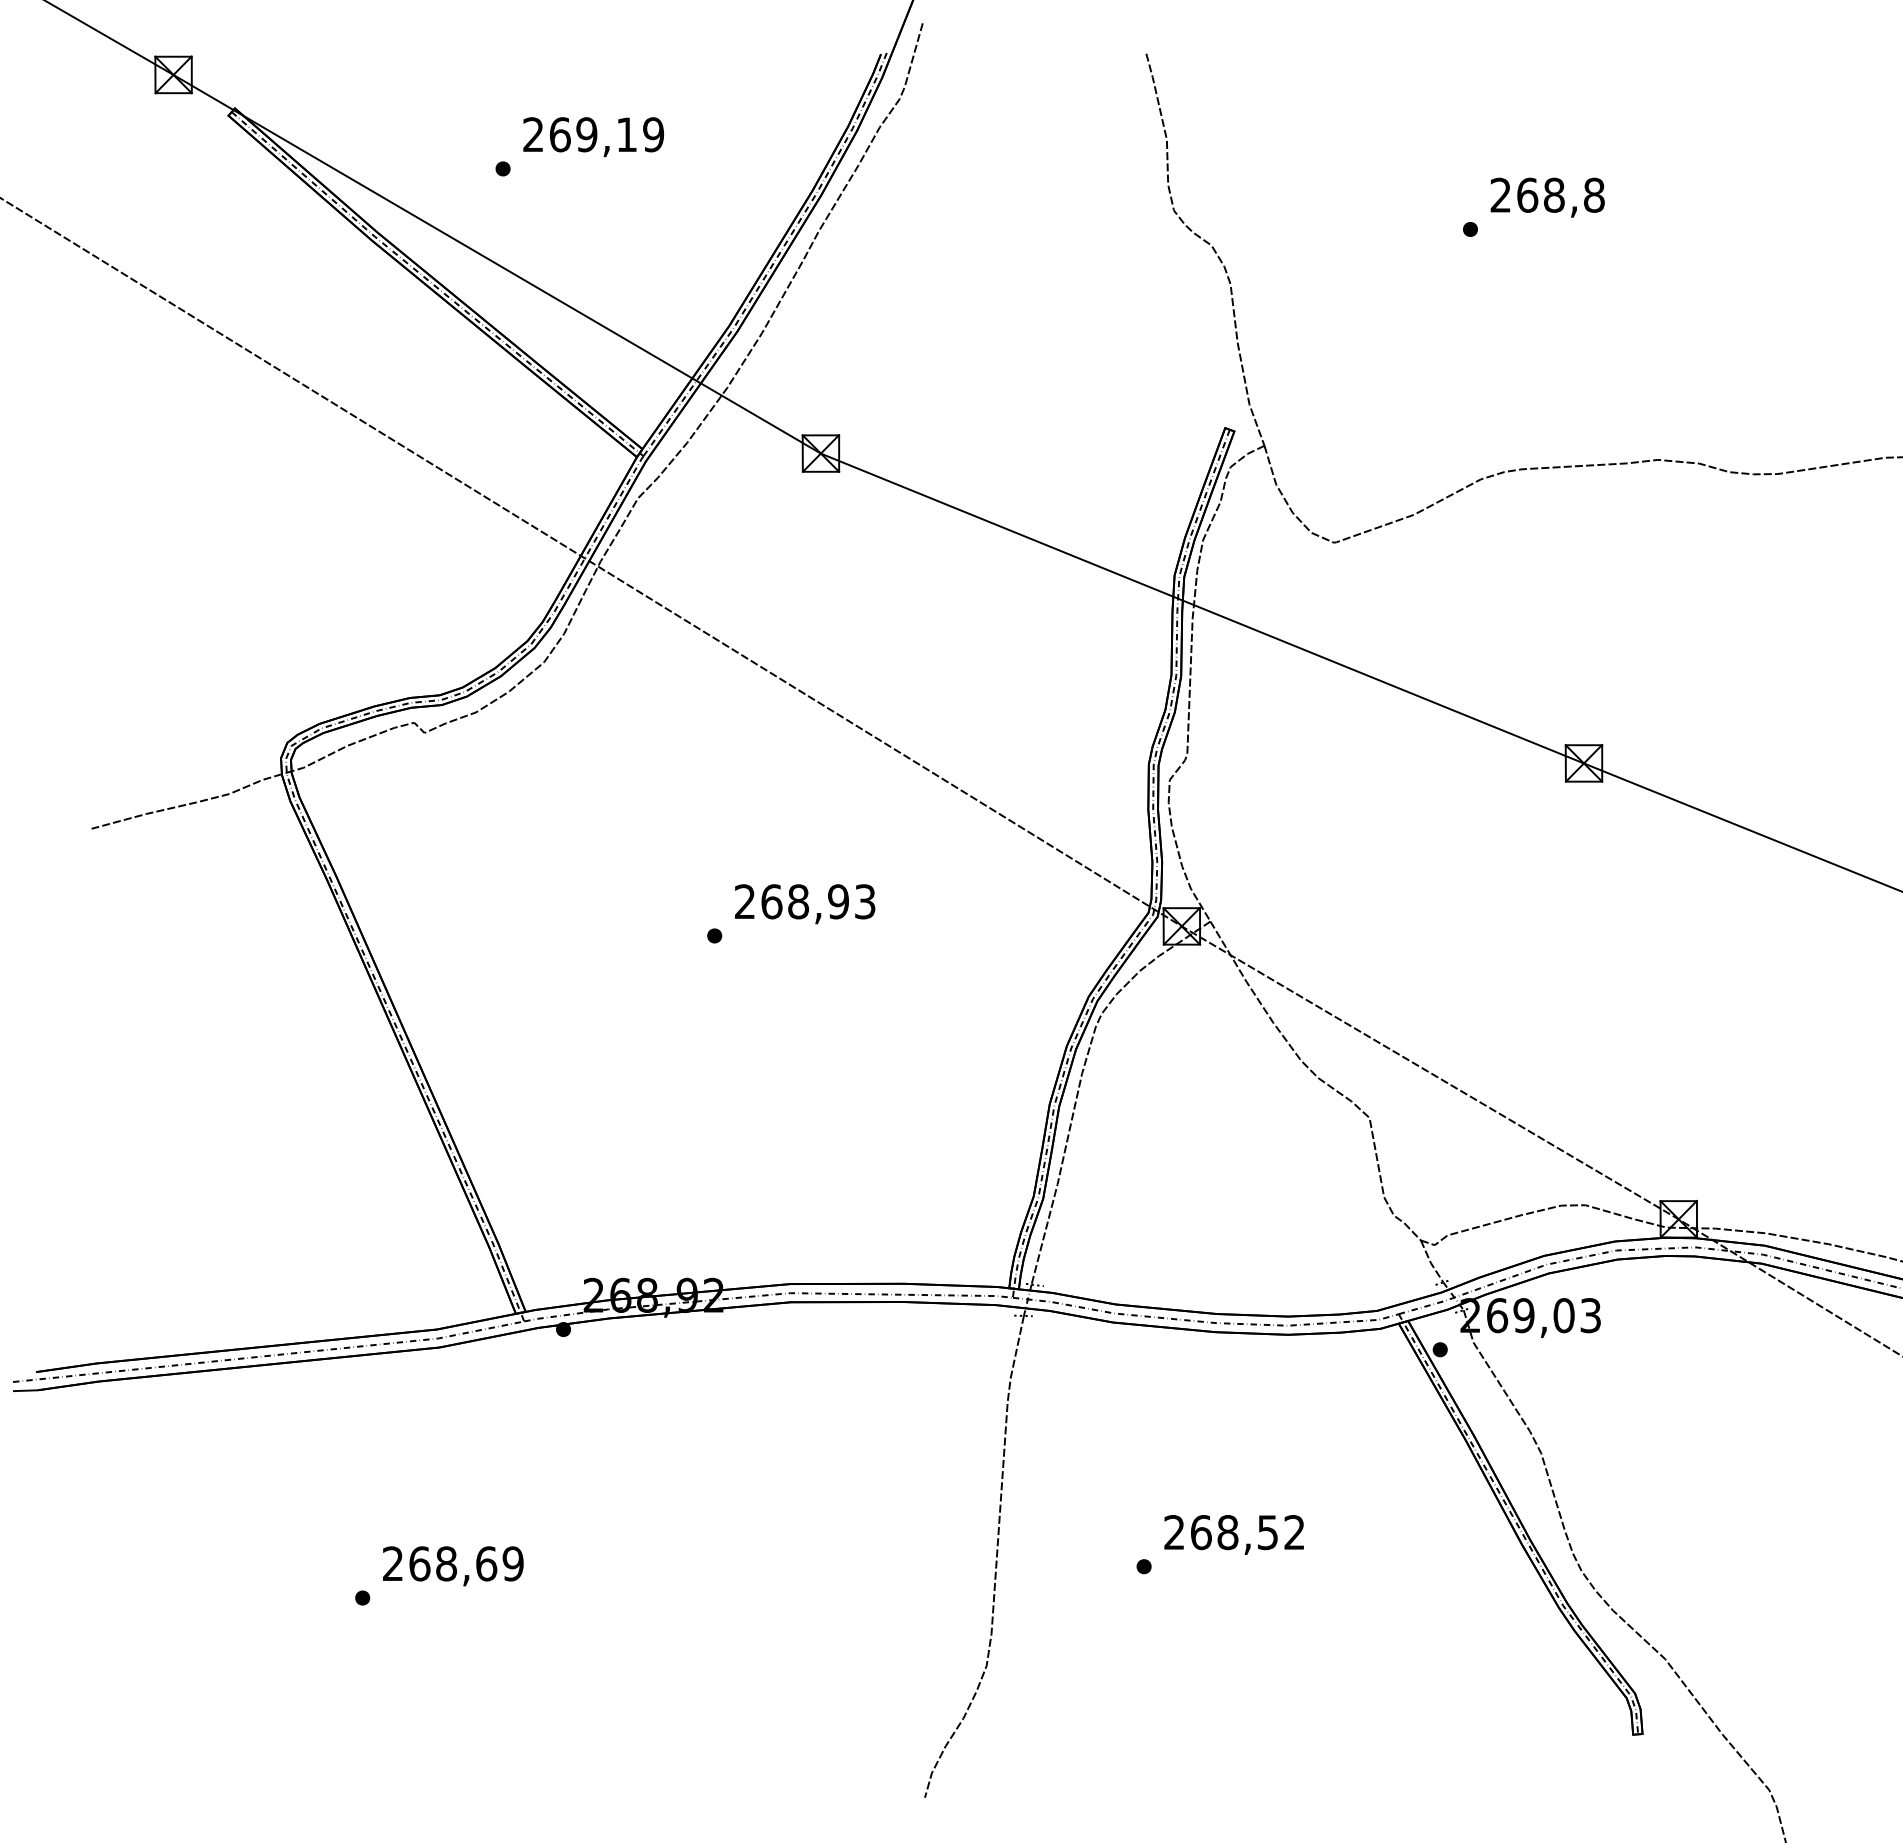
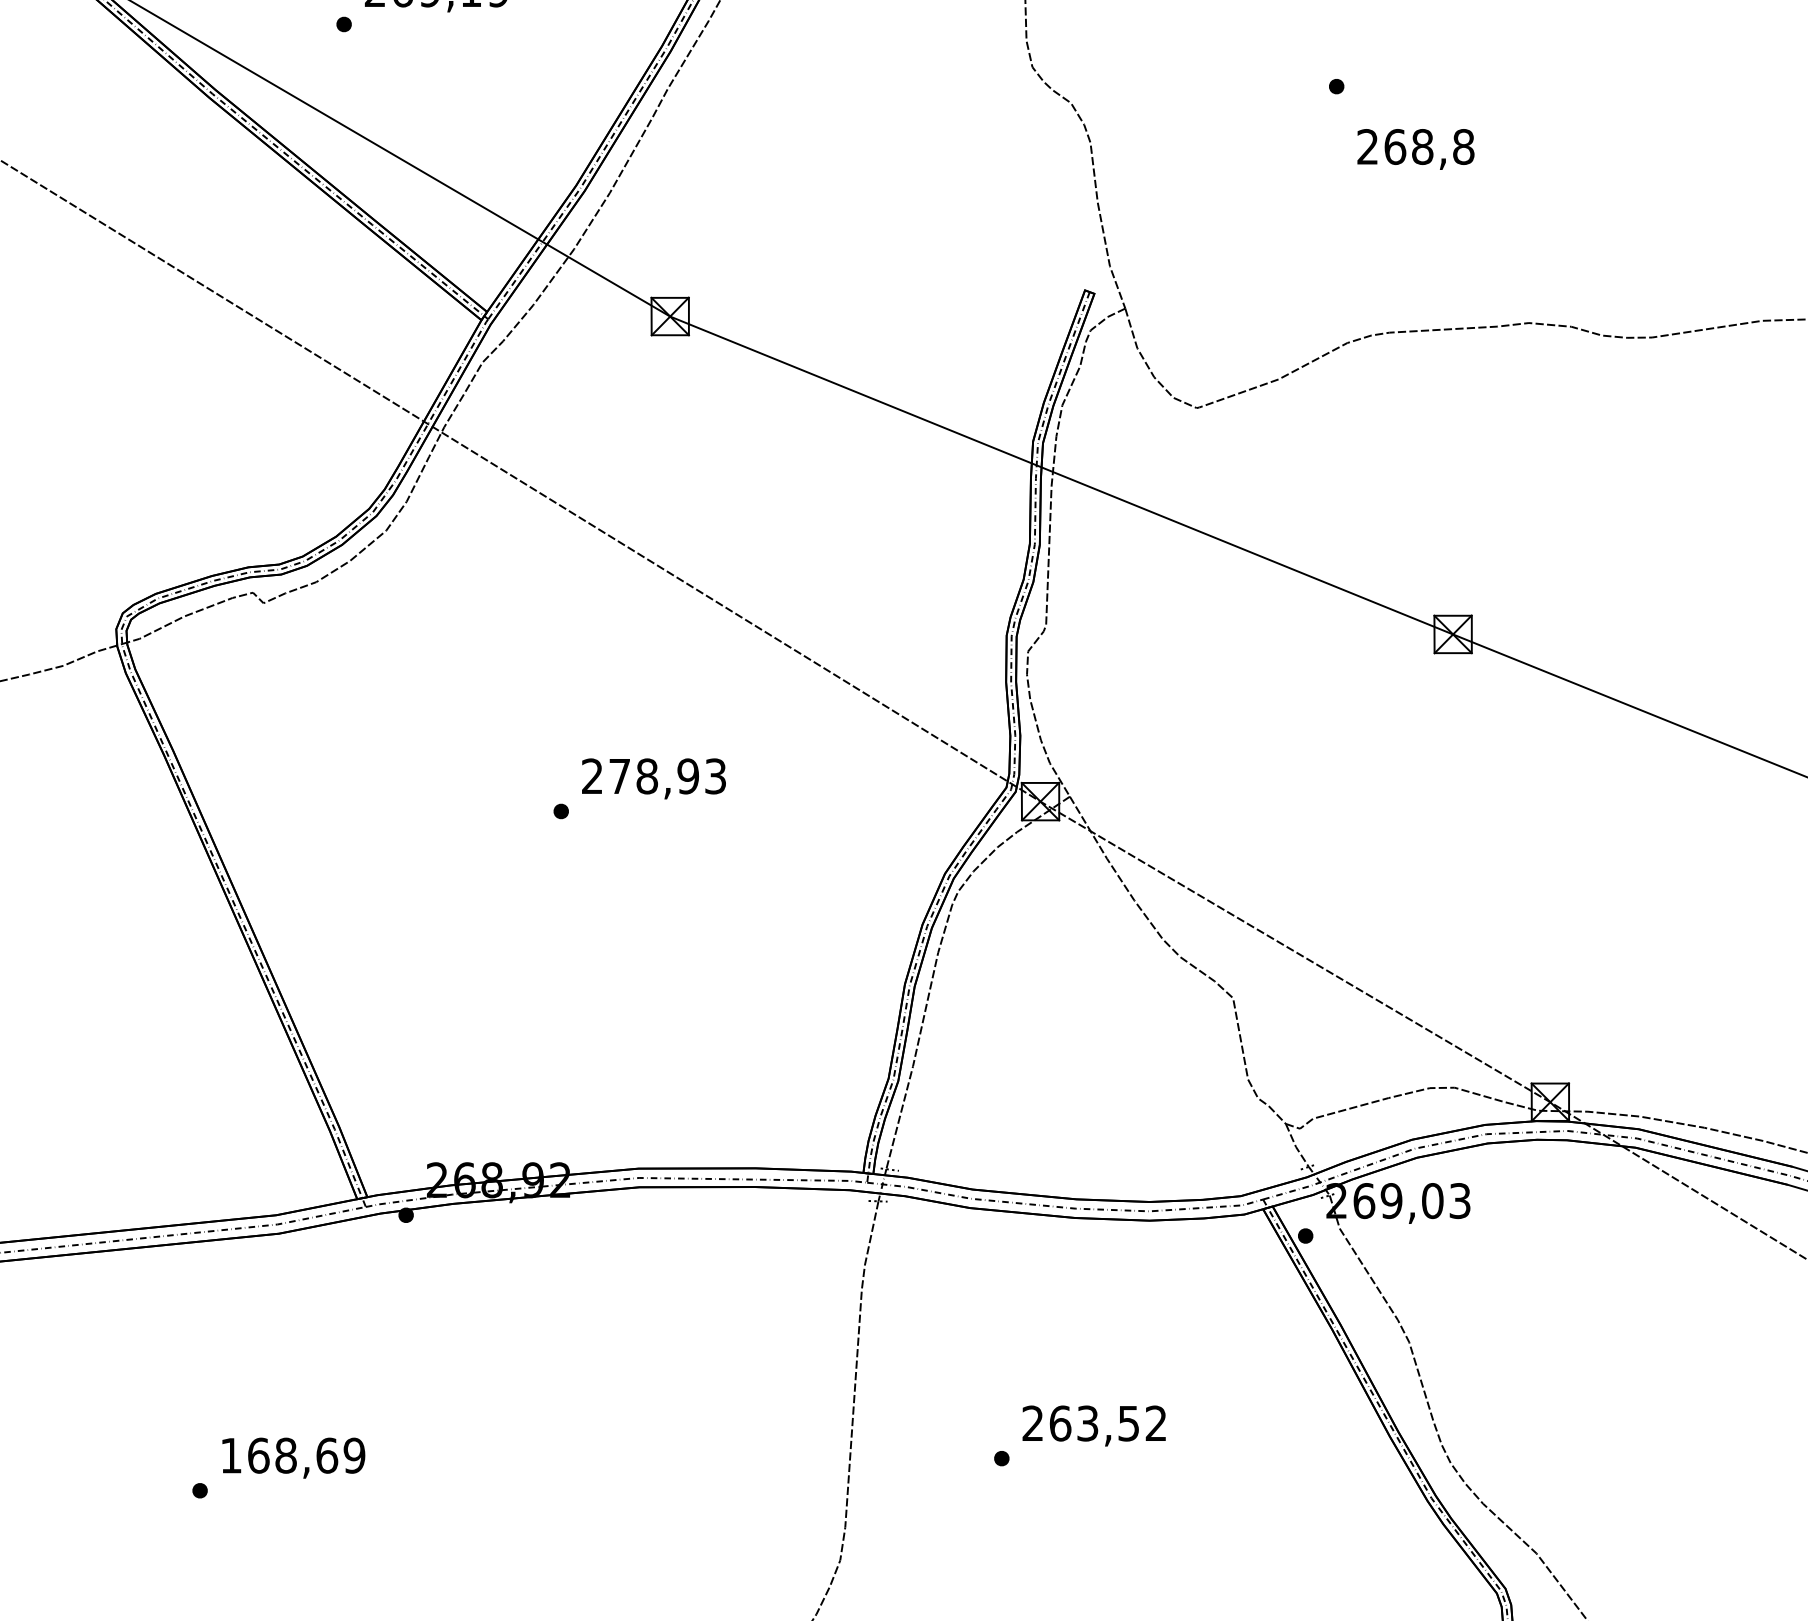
text: (1547, 197) -> (1415, 149), moved
text: (771, 901) -> (619, 776), 268,93 -> 278,93
text: (1227, 1532) -> (1087, 1423), 268,52 -> 263,52
text: (392, 1563) -> (230, 1455), 268,69 -> 168,69

